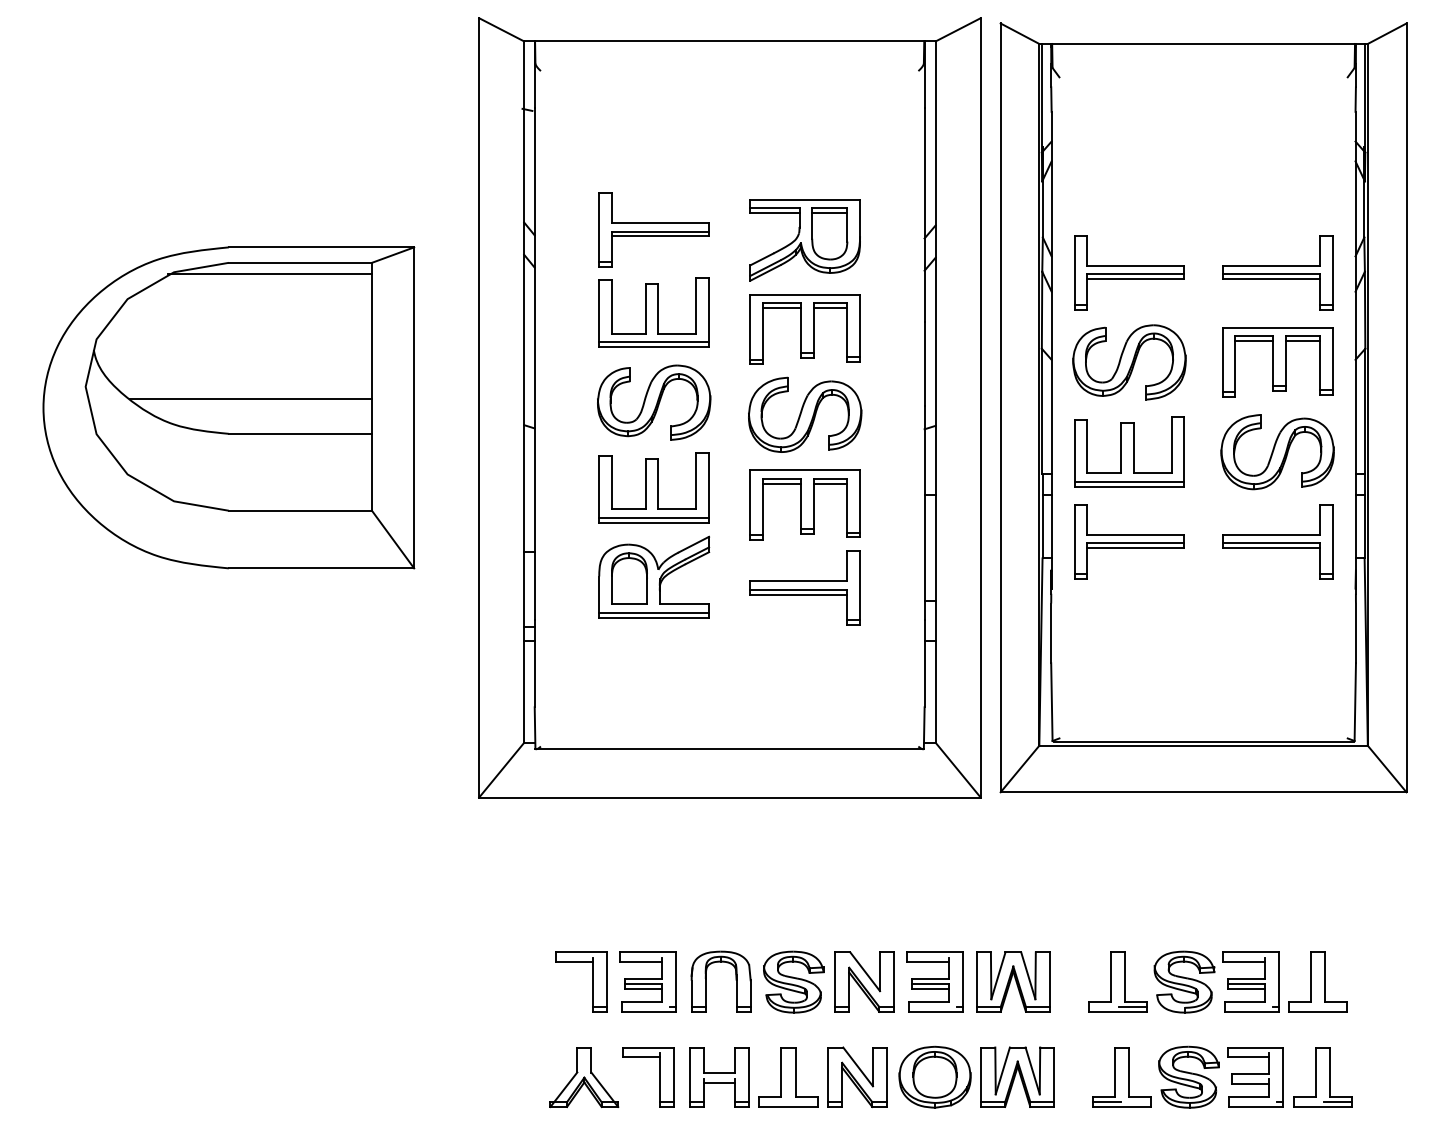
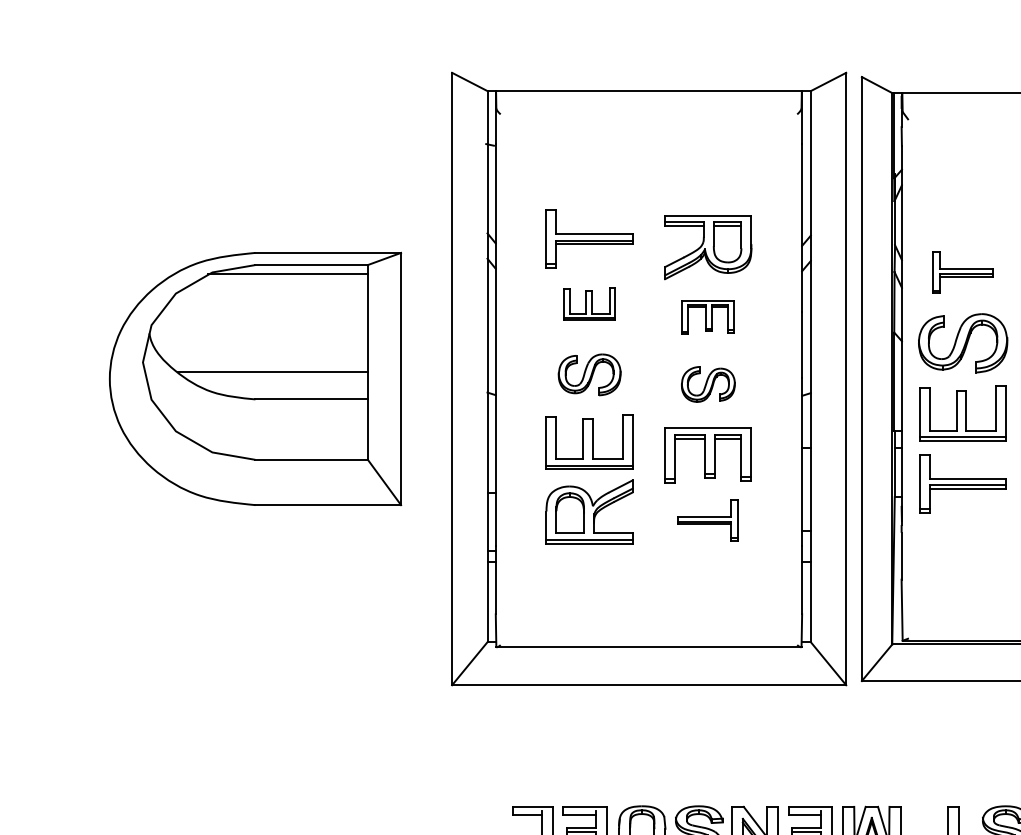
part: (1129, 272) -> (963, 272), size x0.7
part: (653, 312) -> (589, 304), size x0.6
part: (804, 329) -> (707, 317), size x0.6
part: (654, 402) -> (589, 374), size x0.7
part: (805, 414) -> (708, 384), size x0.6
part: (804, 587) -> (707, 520), size x0.7

